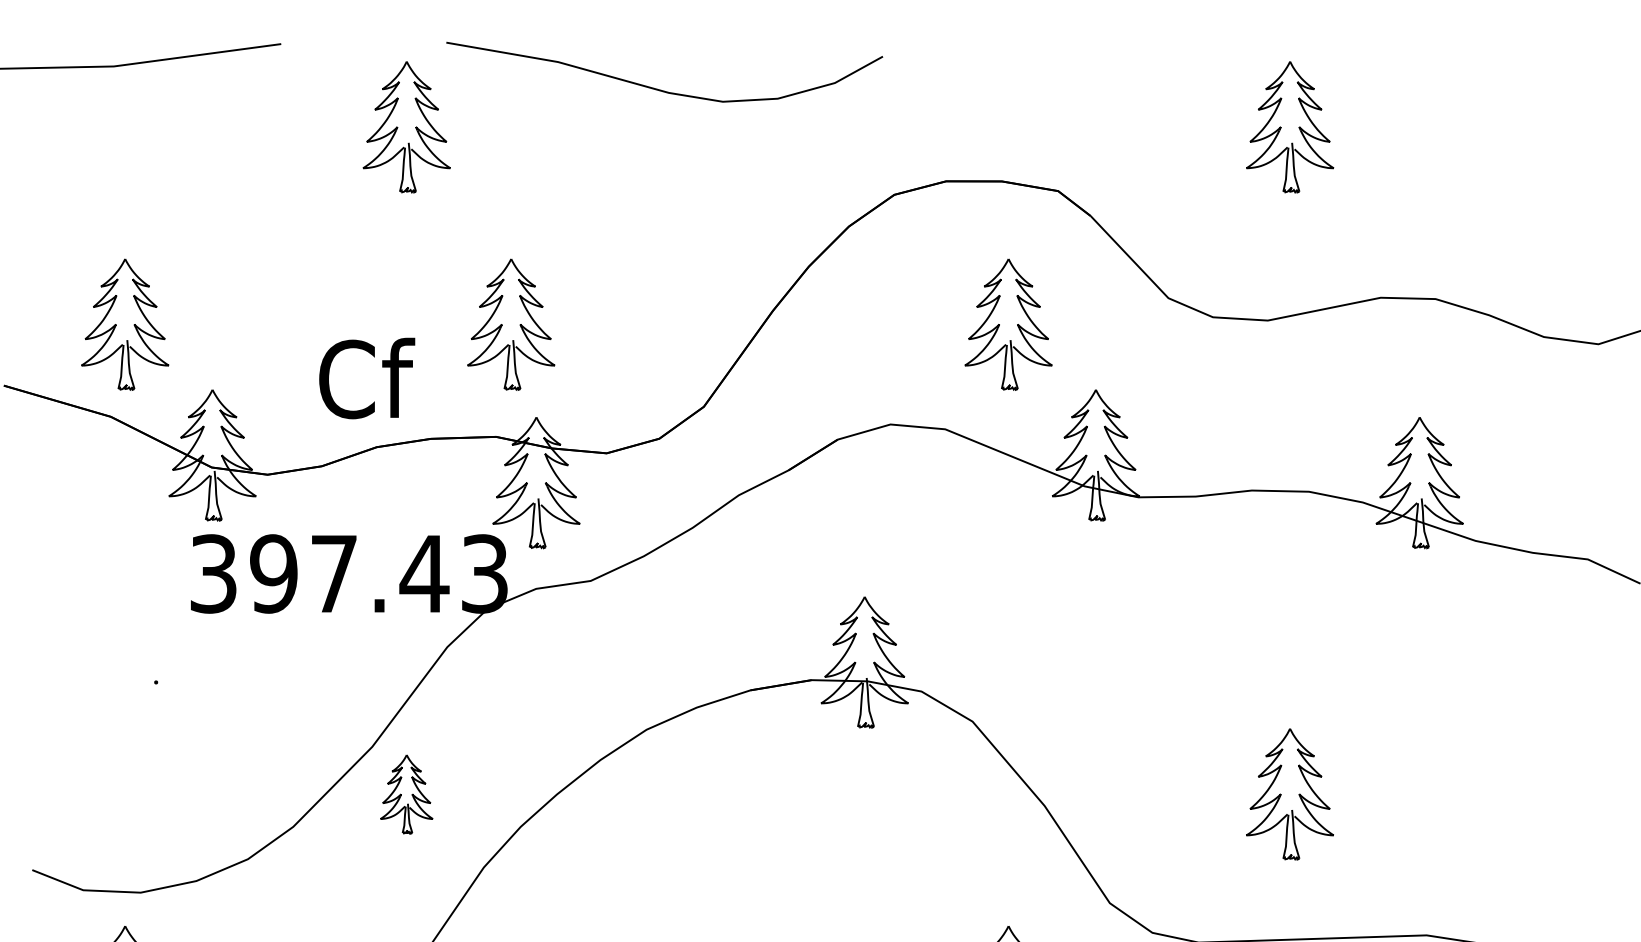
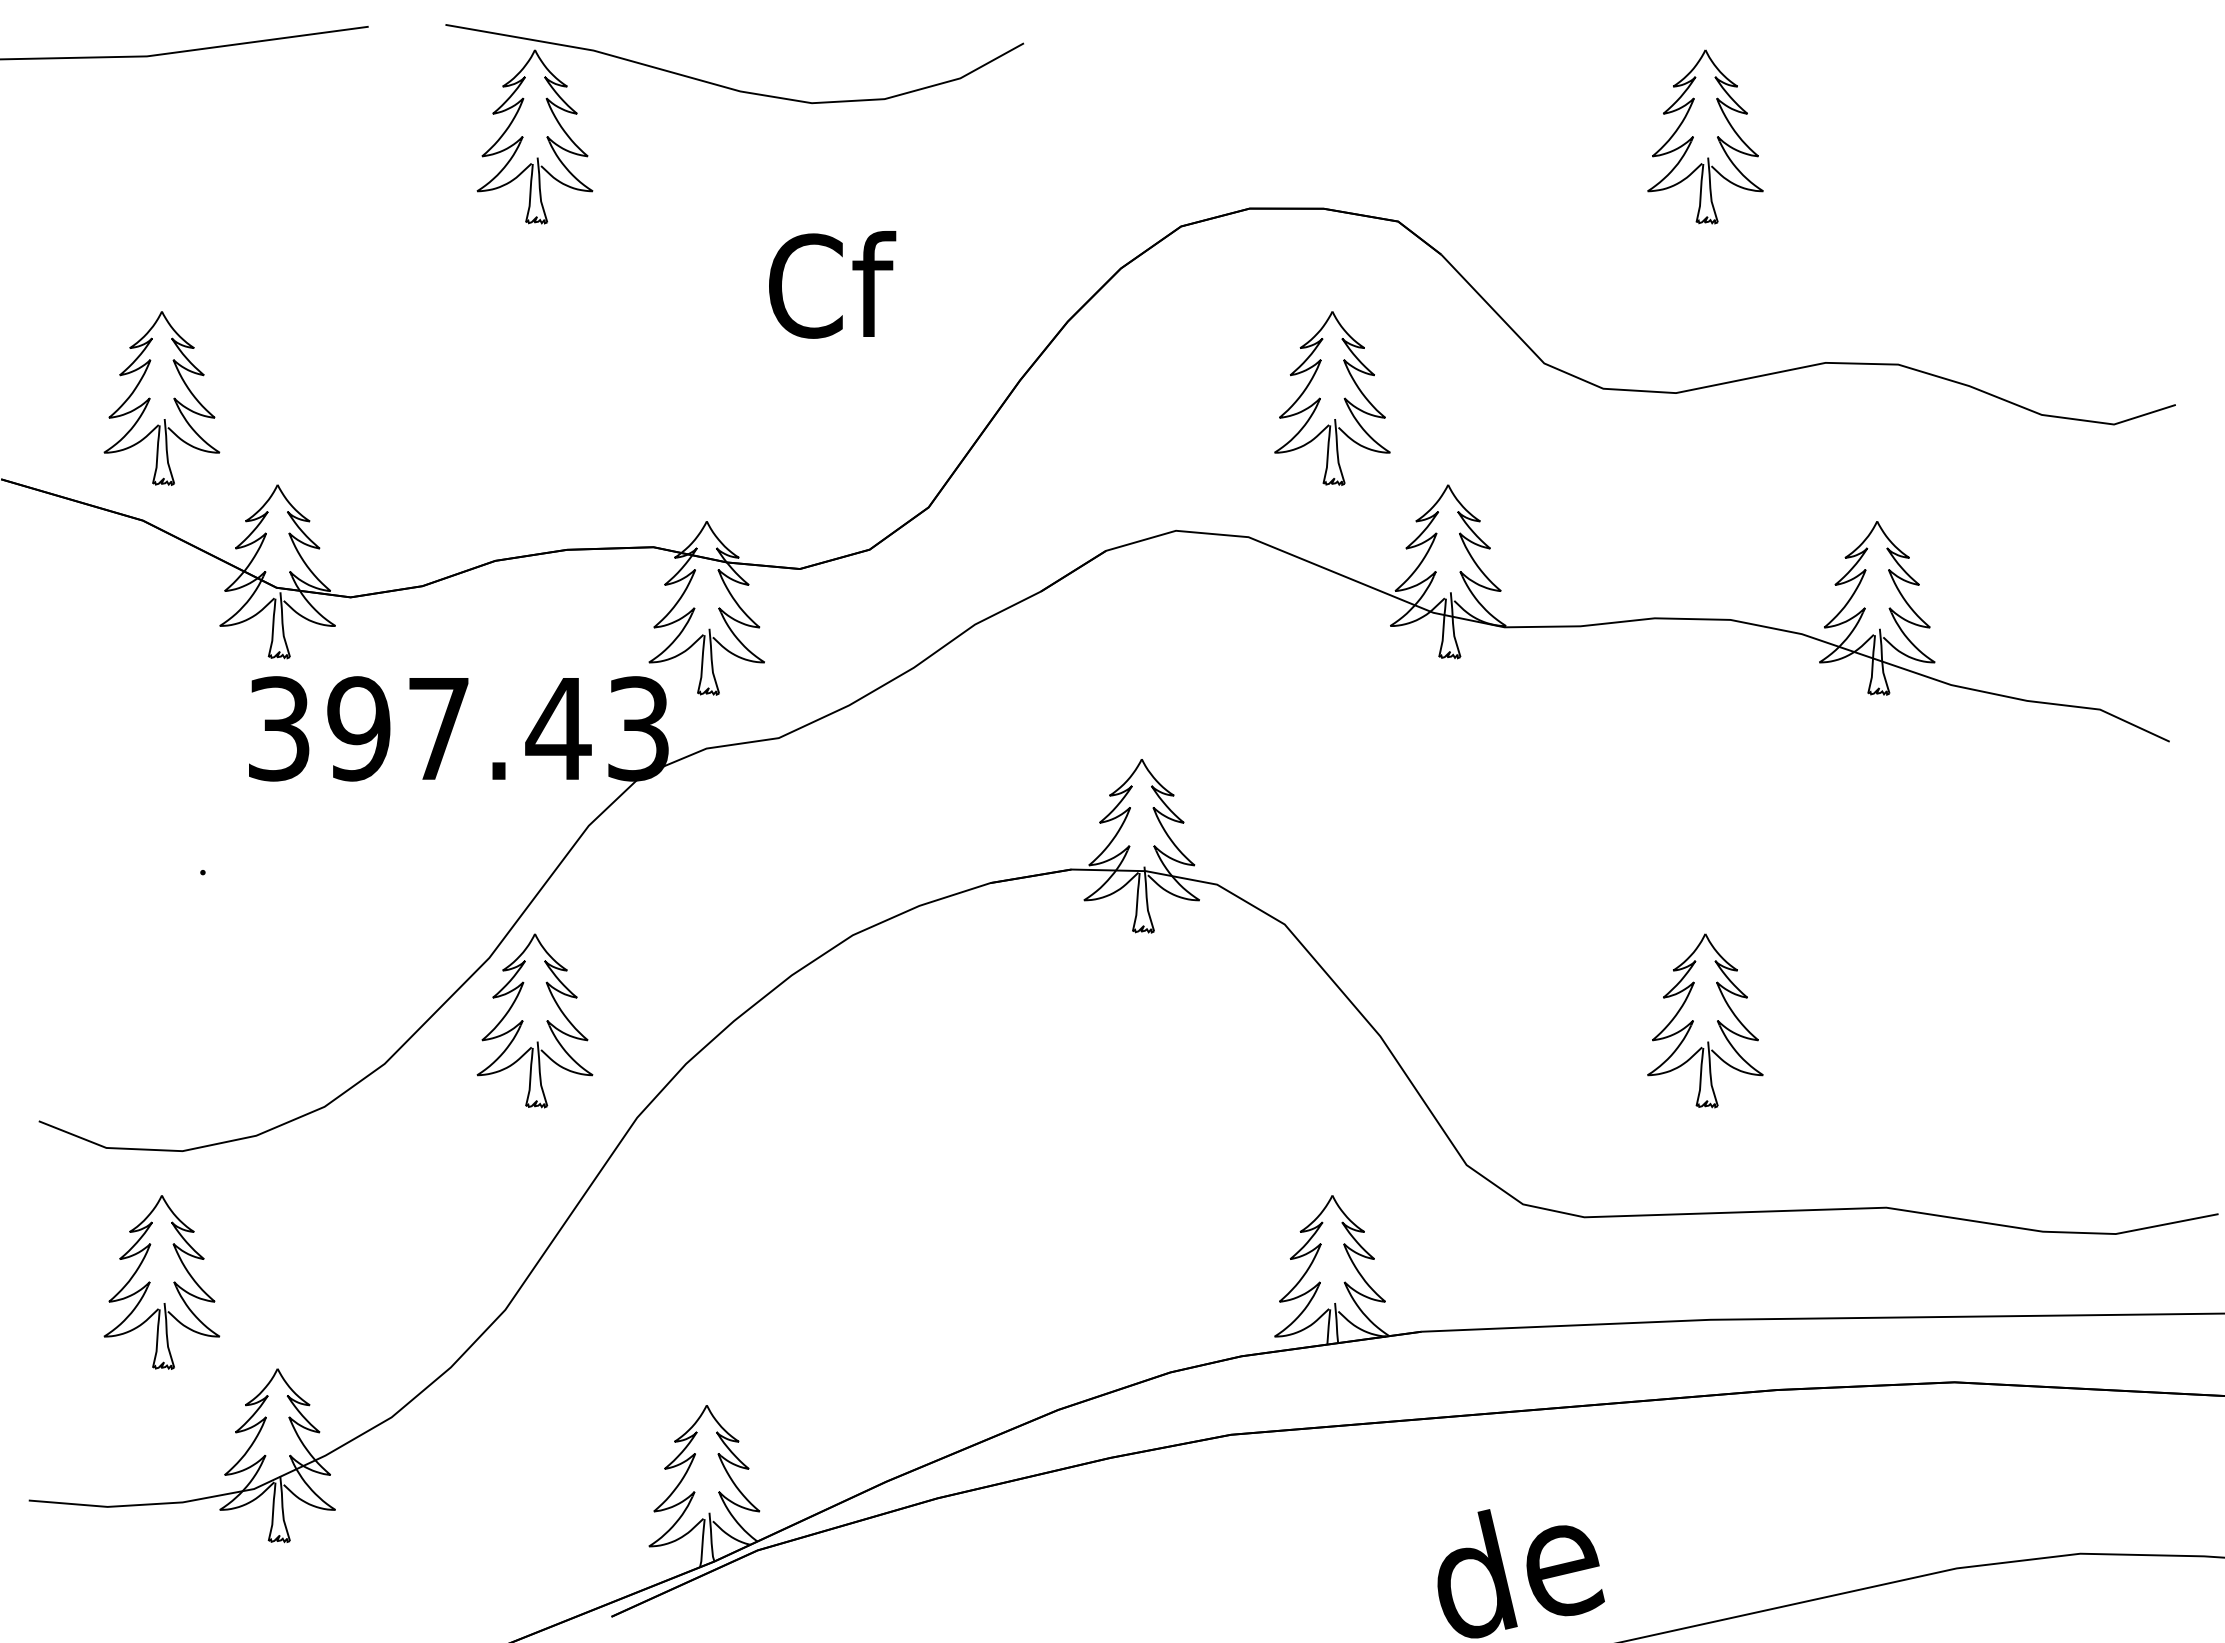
curve: (659, 89) -> (727, 86), moved
part: (519, 324) -> (684, 398), removed
text: (367, 378) -> (832, 284), moved
part: (406, 794) -> (534, 1020), size x1.67

